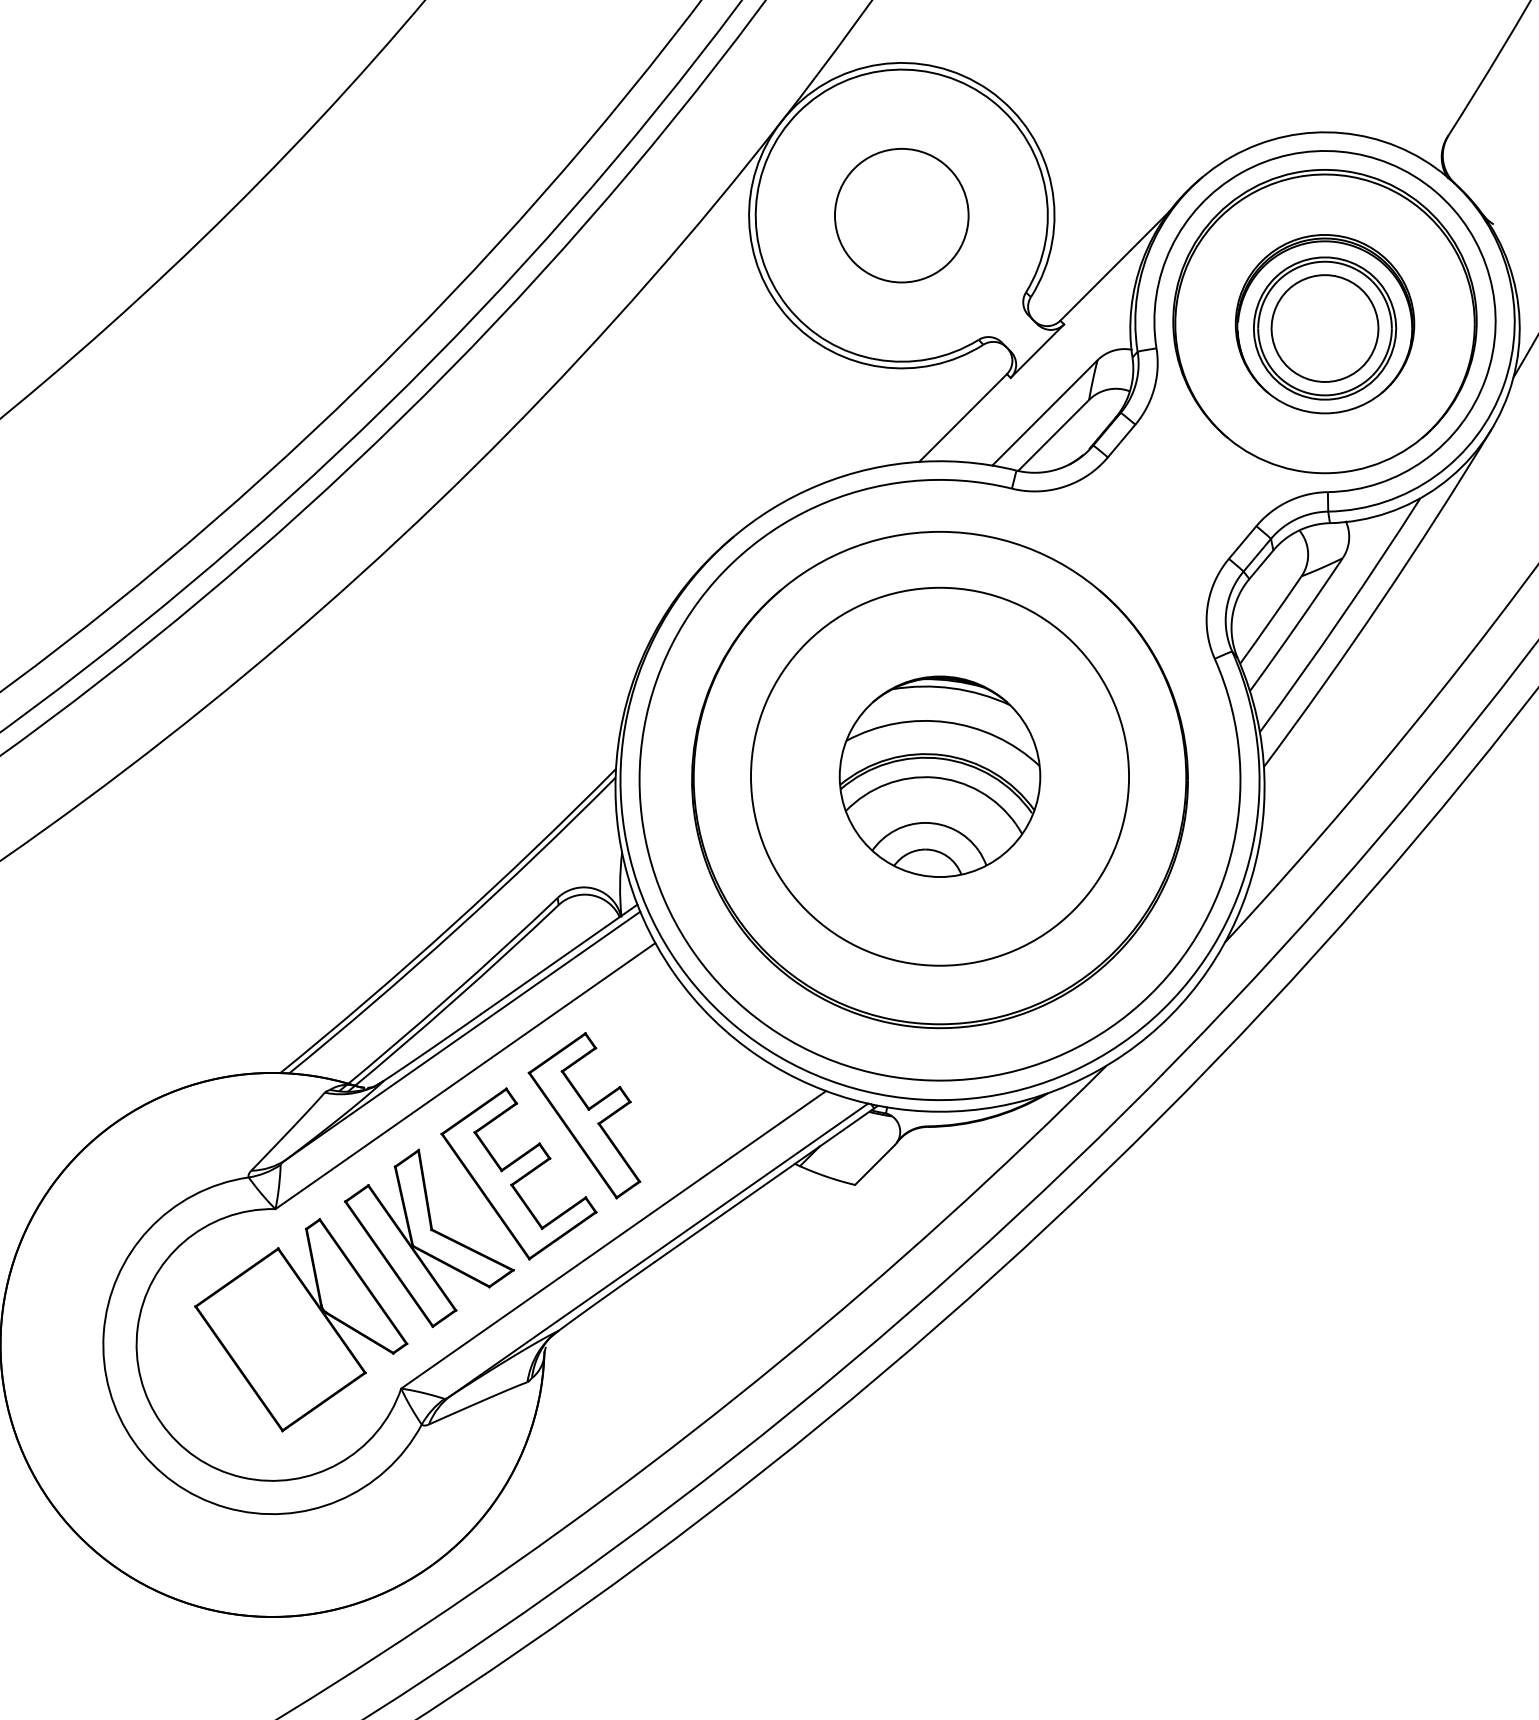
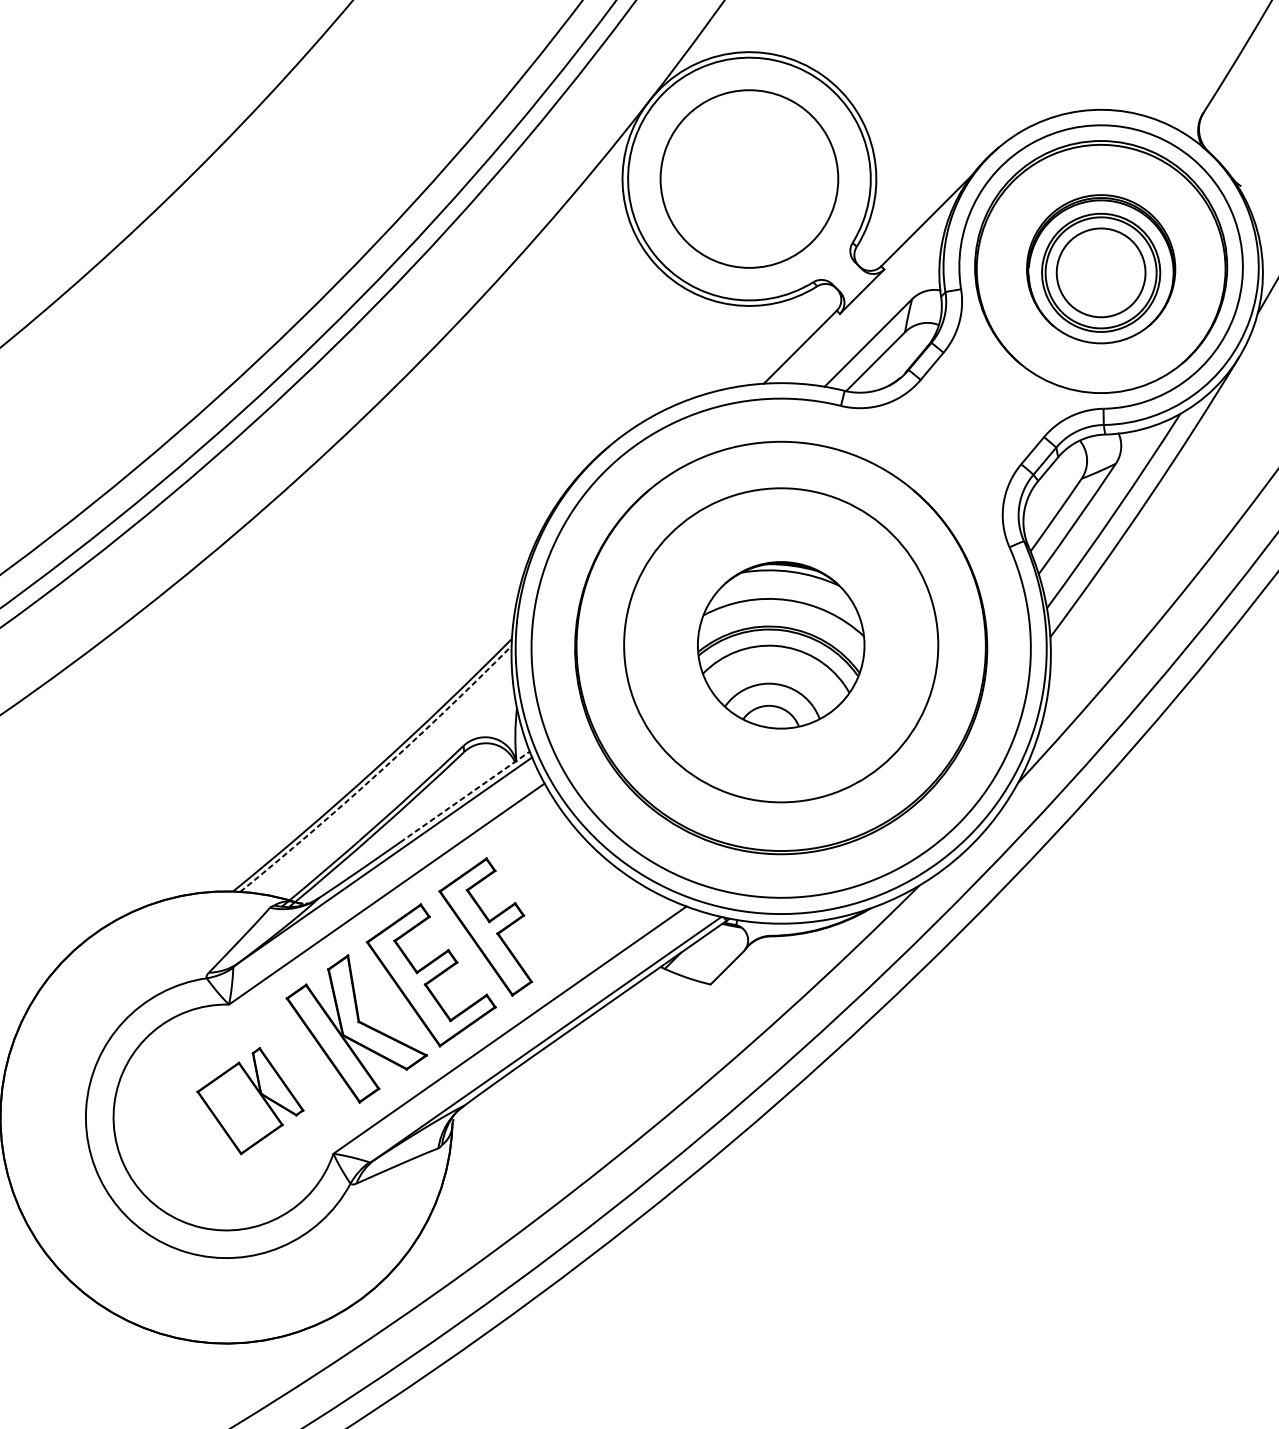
circle: (901, 215) -> (749, 178), size x1.6
arc: (456, 929) -> (379, 772), solid -> dashed
line: (559, 959) -> (464, 797), solid -> dashed
part: (301, 1325) -> (250, 1101), size x0.6

